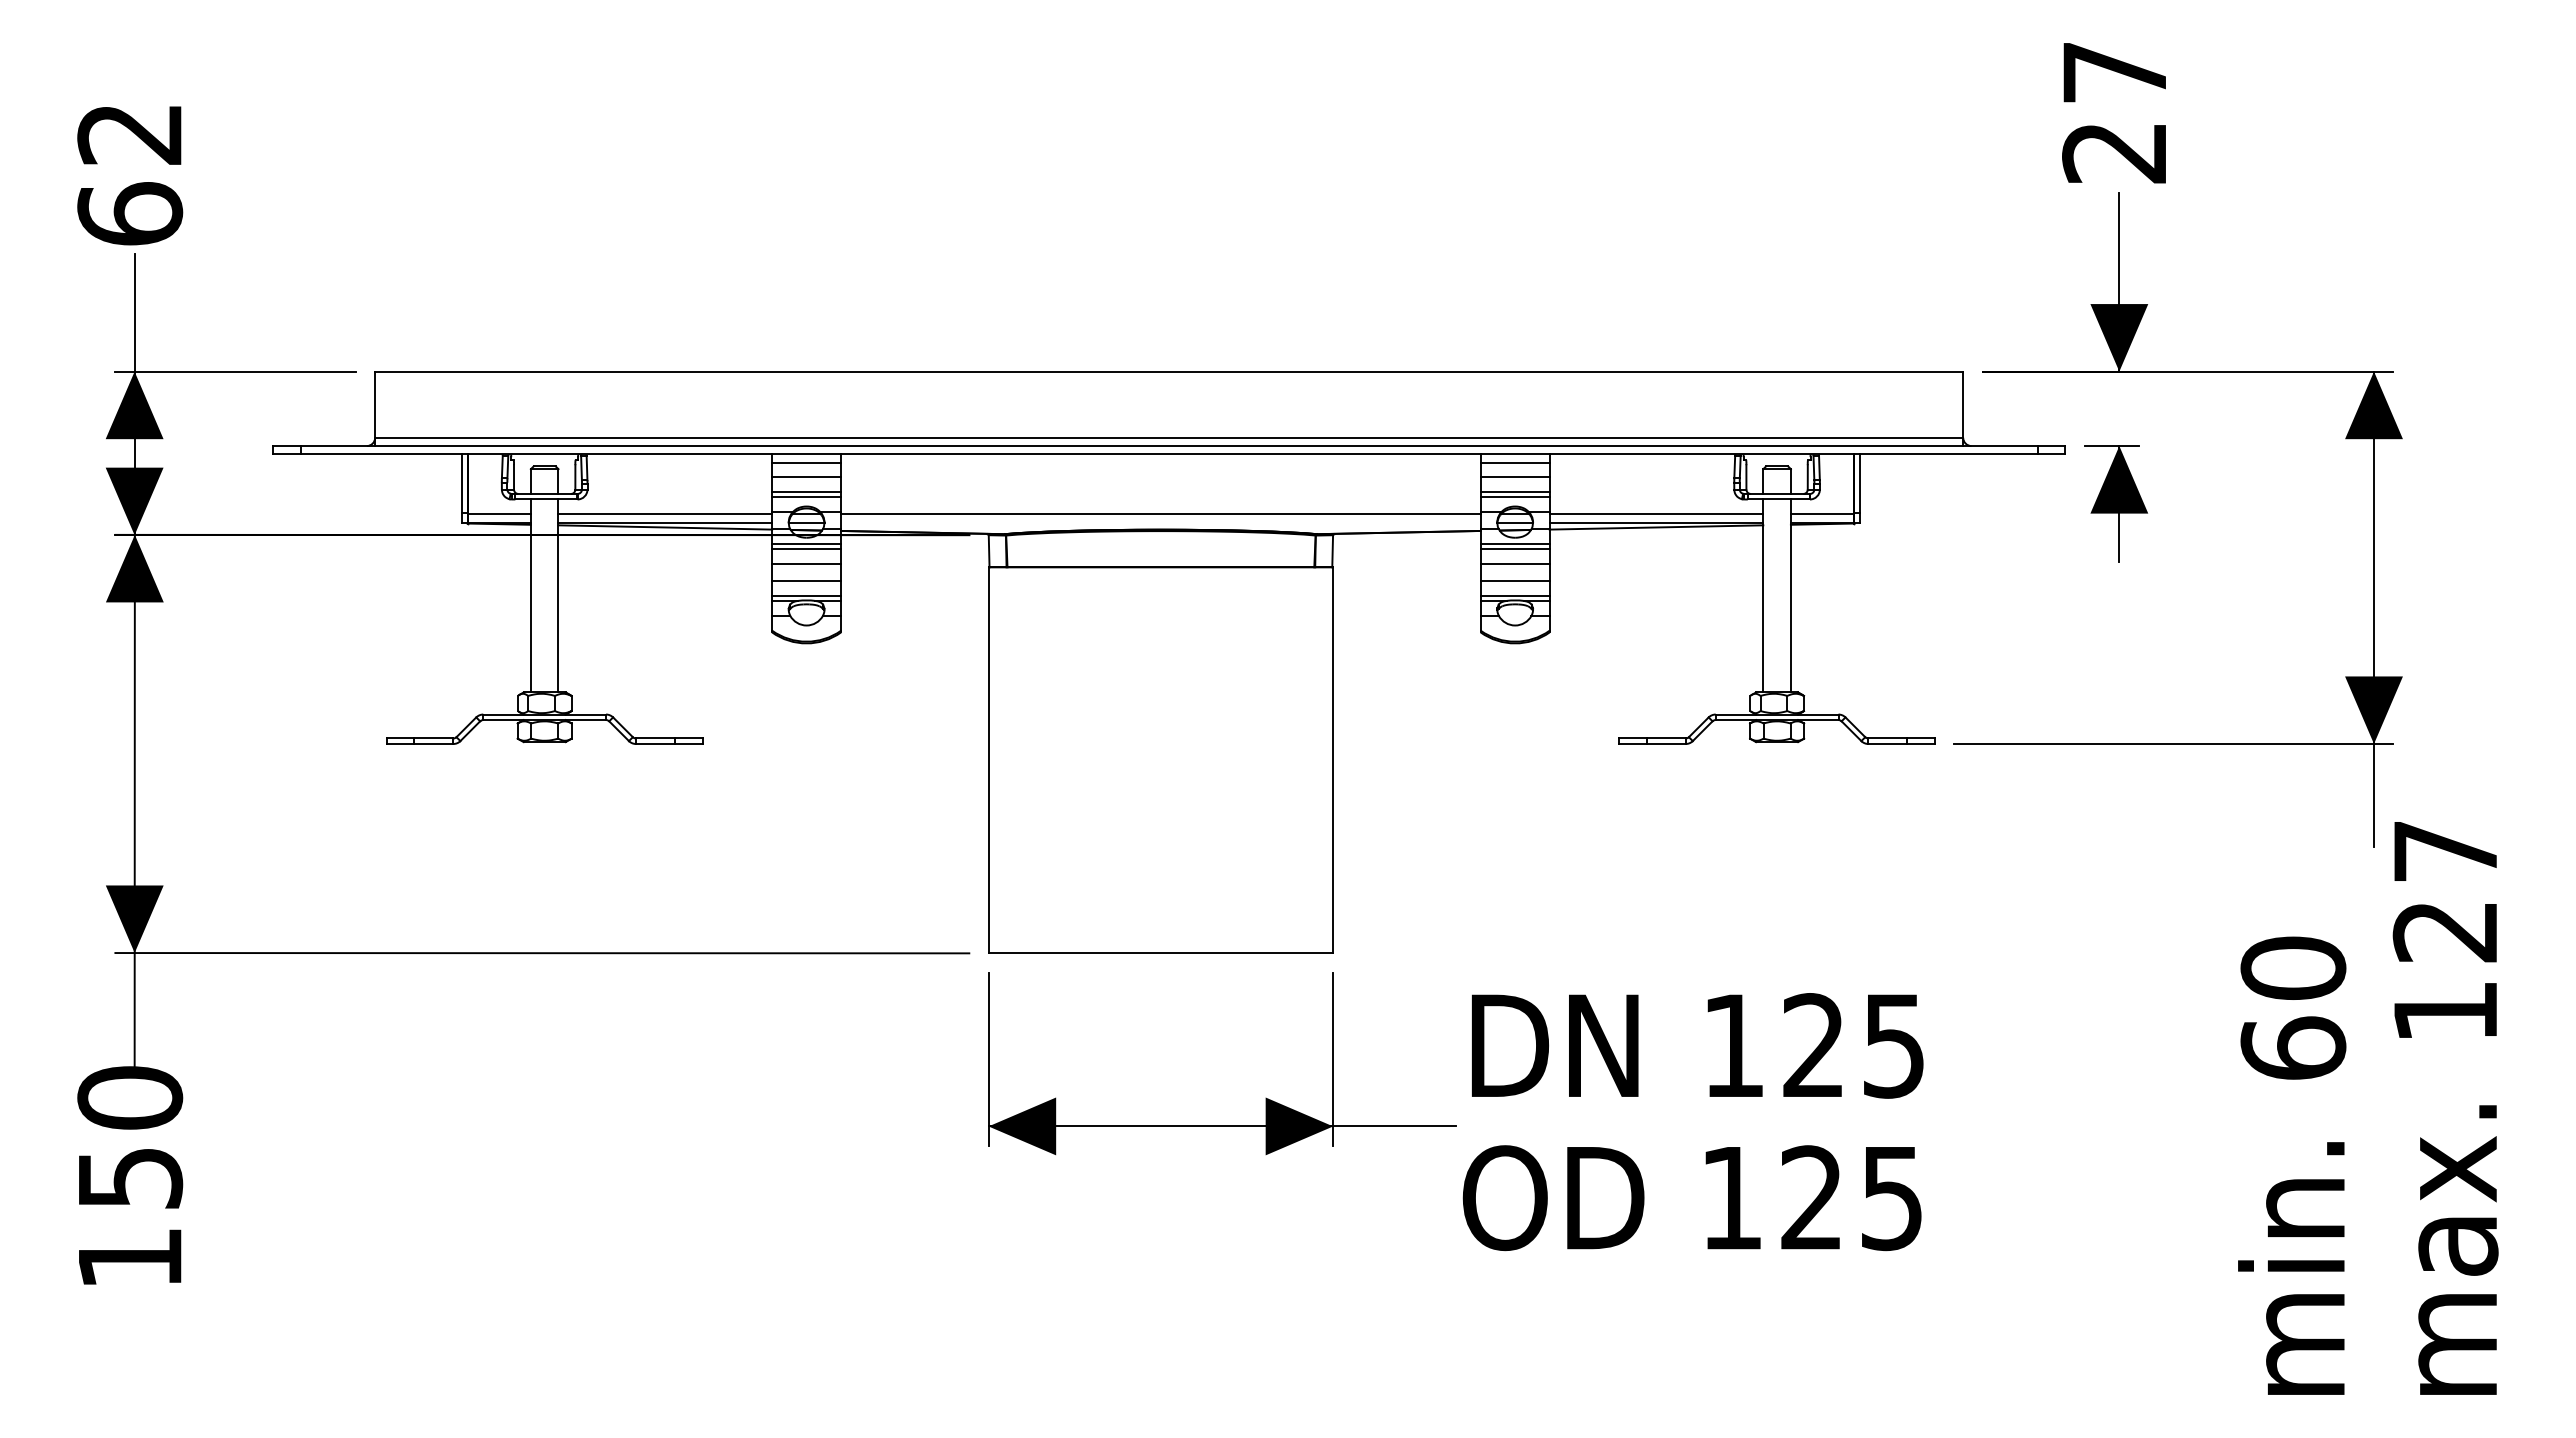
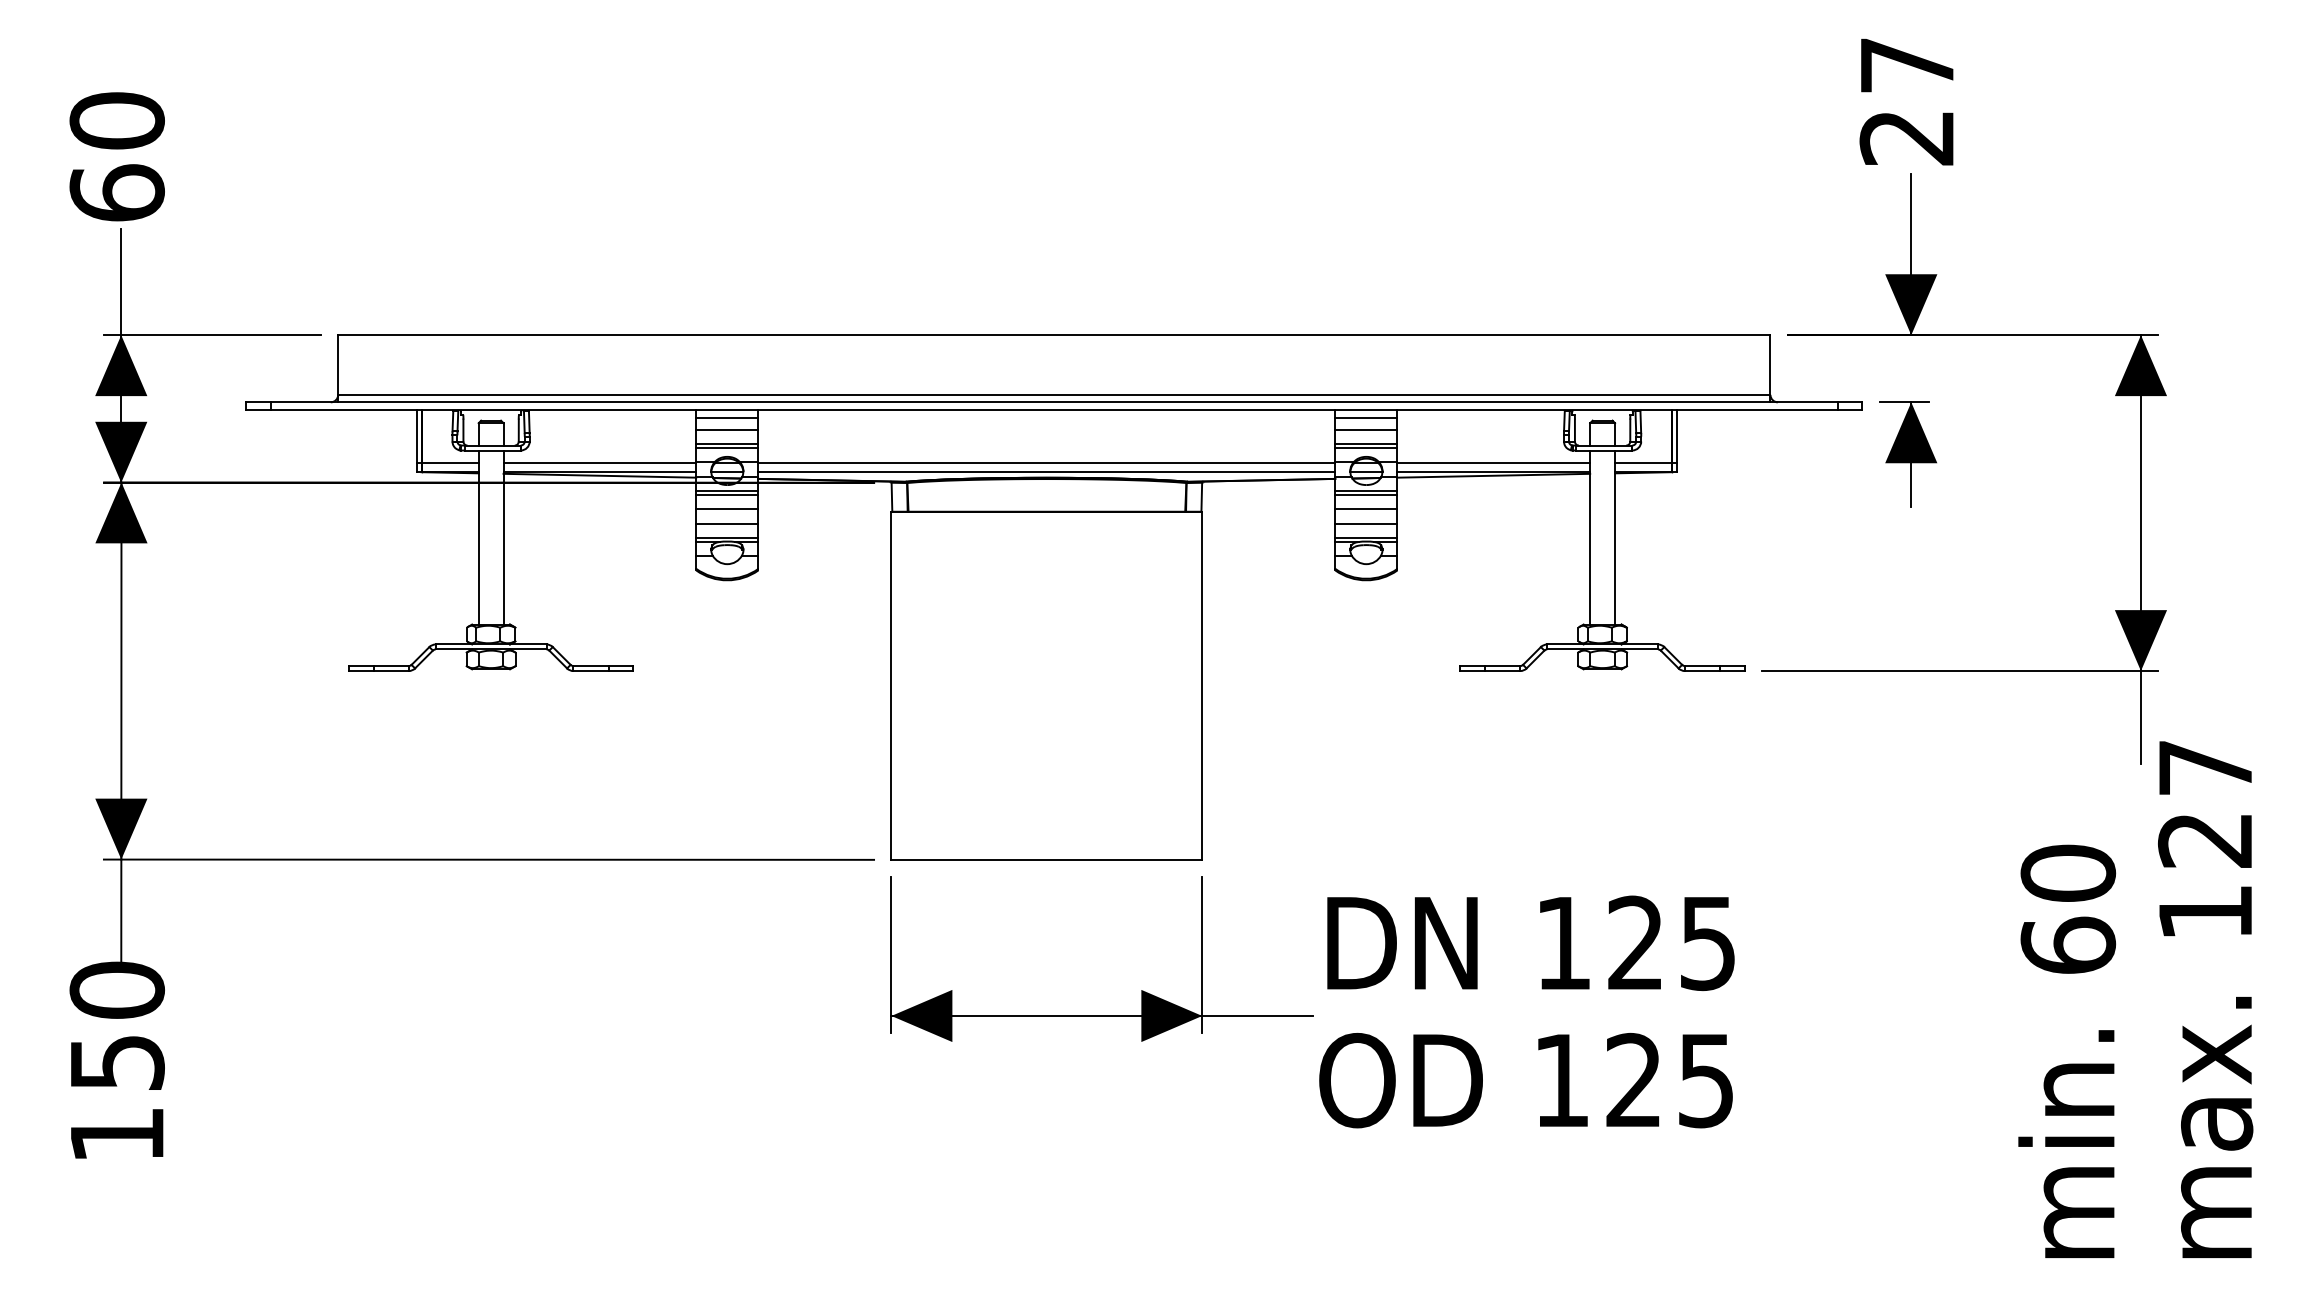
text: (130, 133) -> (117, 120), 62 -> 60
line: (1160, 523) -> (1046, 472), added

